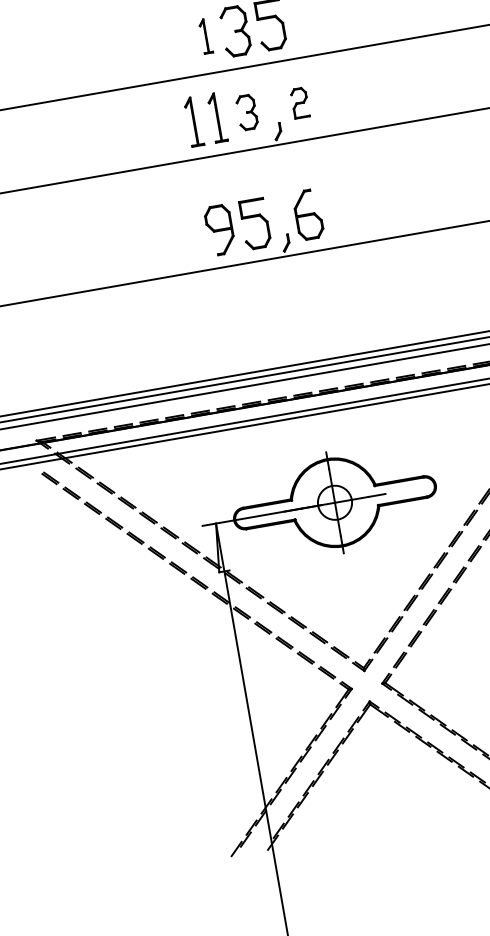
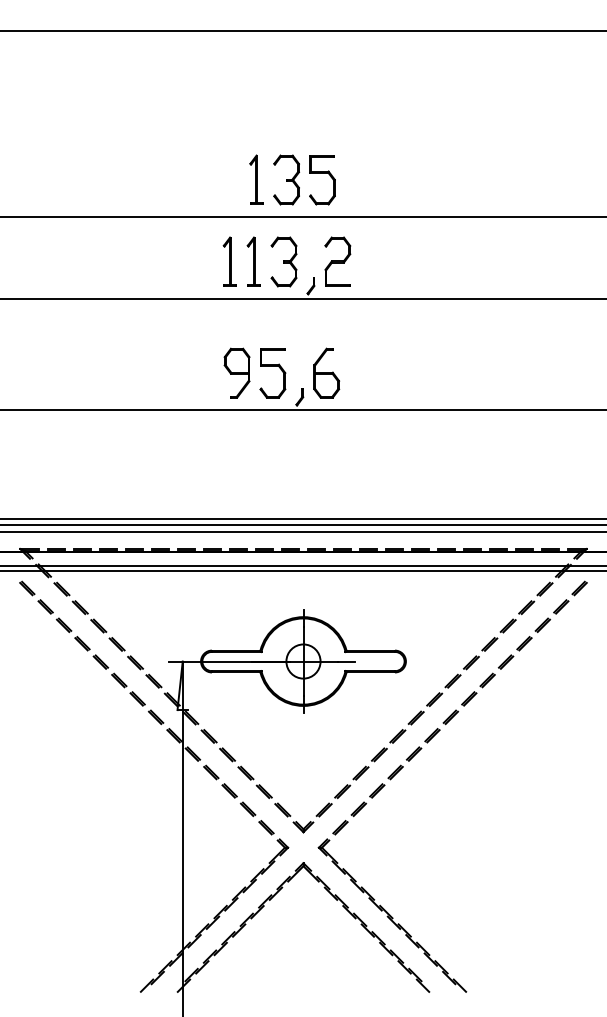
part: (205, 36) -> (256, 179), size x1.43
part: (299, 102) -> (337, 261), size x1.67
part: (246, 112) -> (283, 261), size x1.43

